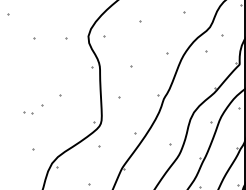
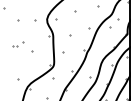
part: (34, 110) -> (18, 44), moved

